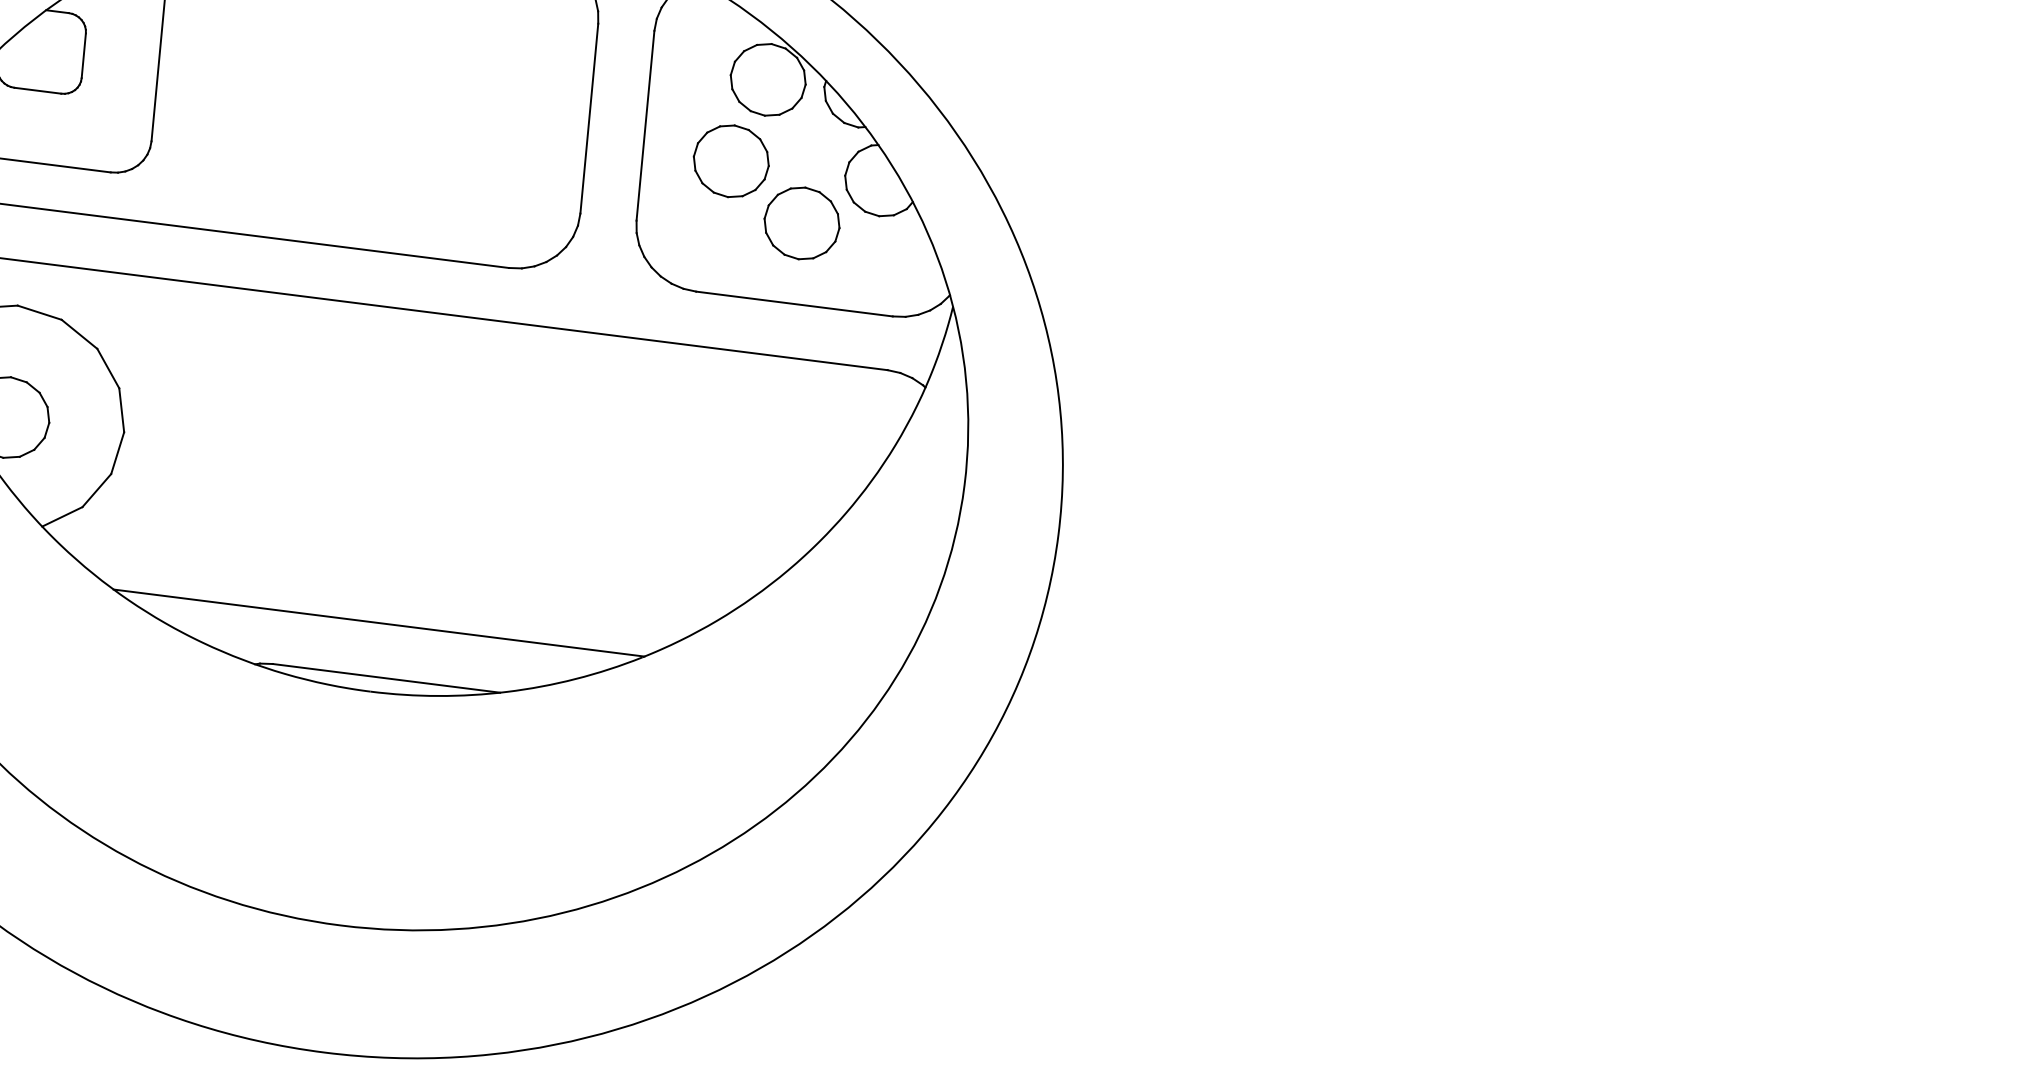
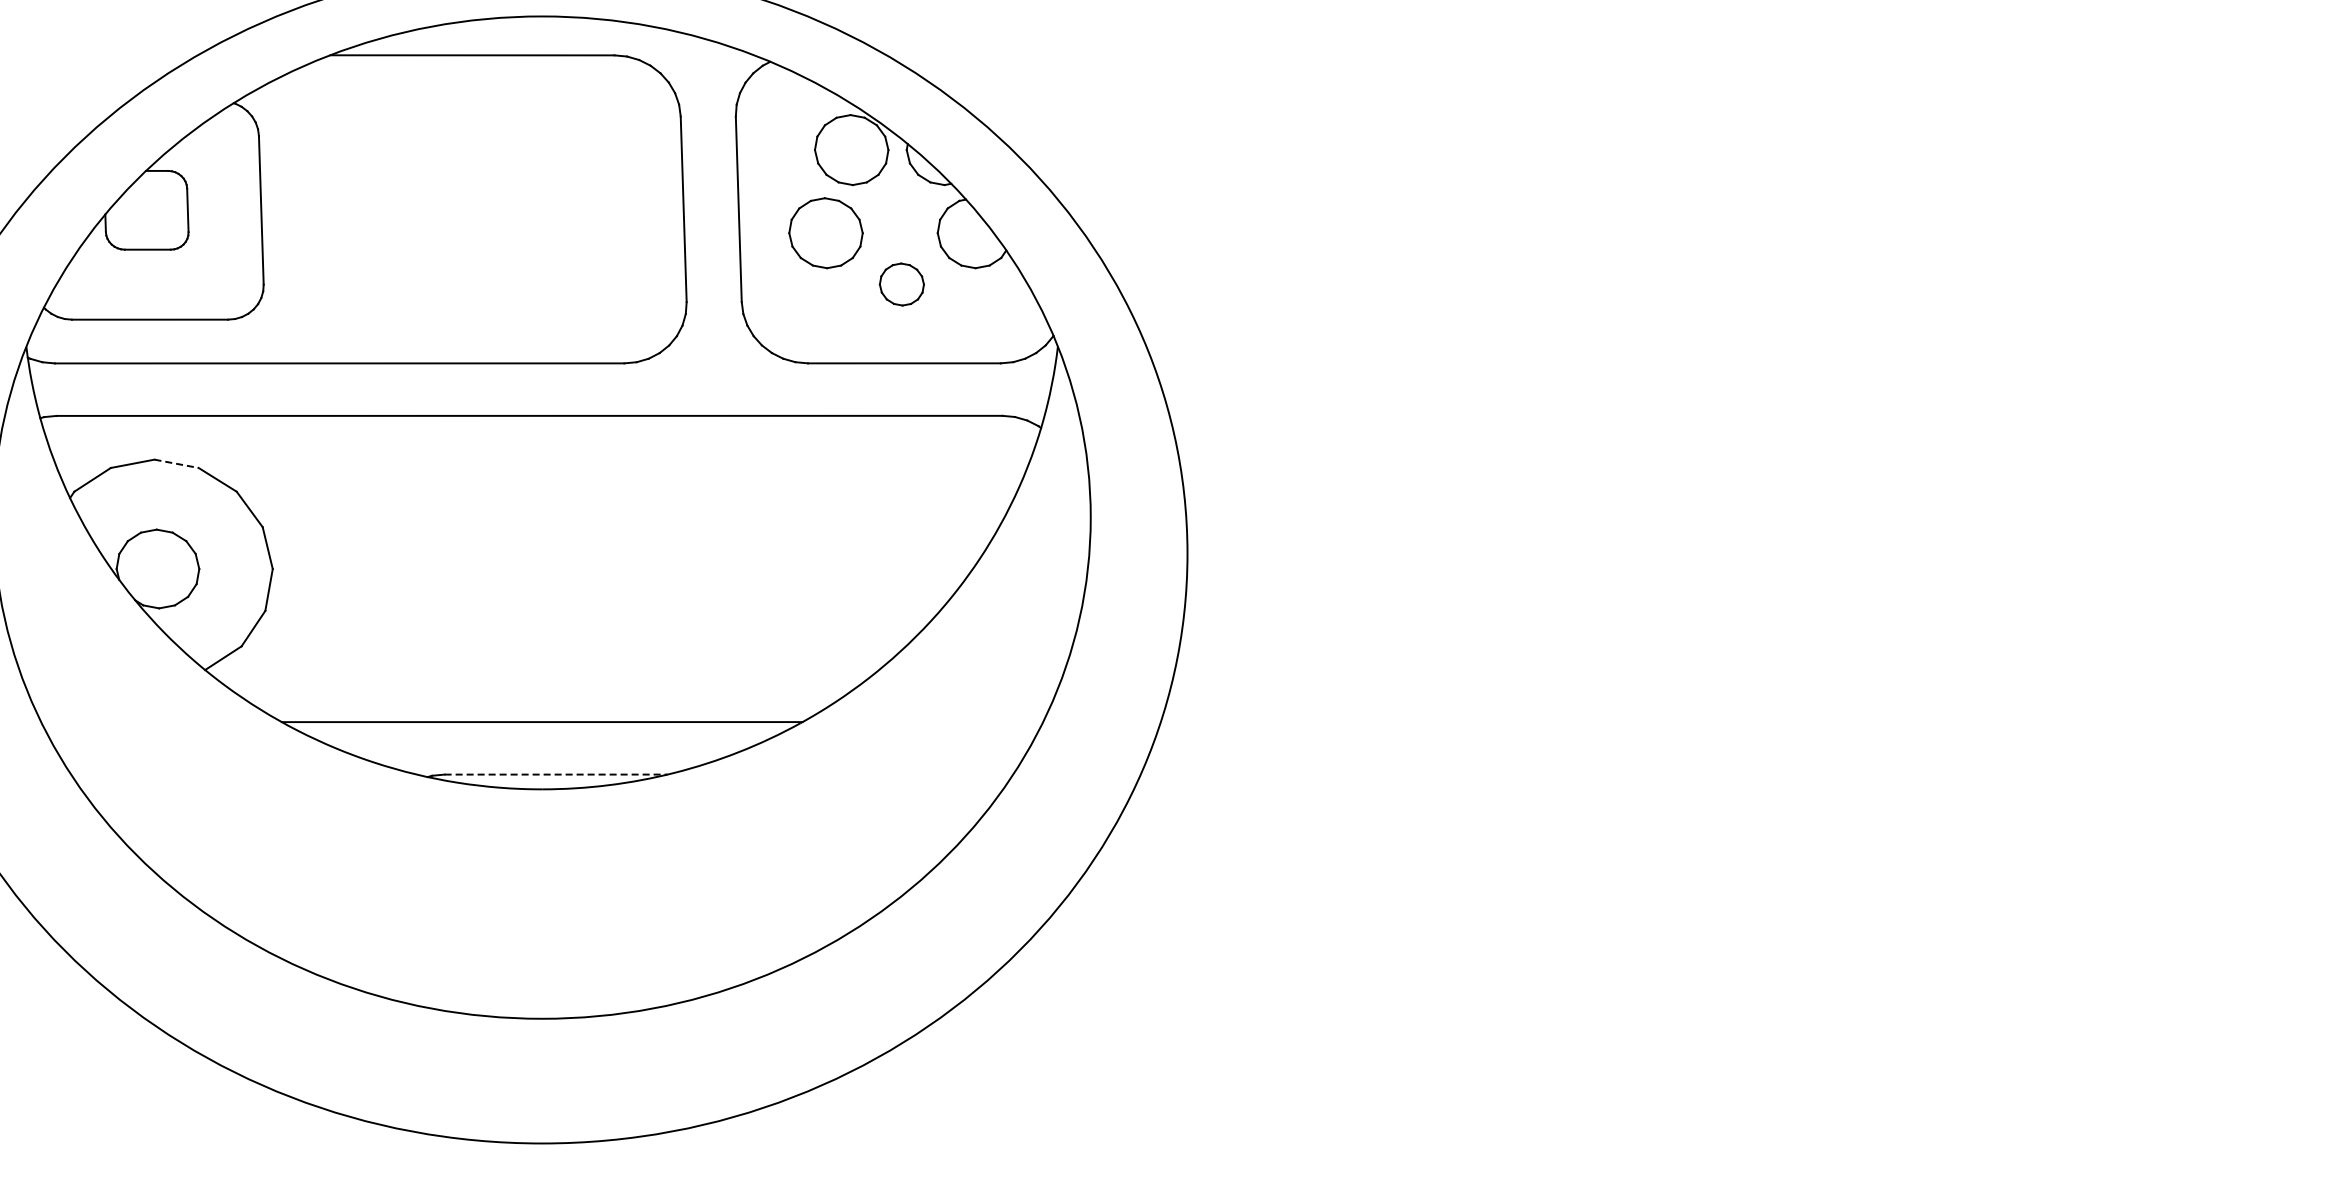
part: (801, 223) -> (901, 284), size x0.6
line: (40, 312) -> (177, 463), solid -> dashed
line: (386, 678) -> (556, 774), solid -> dashed

